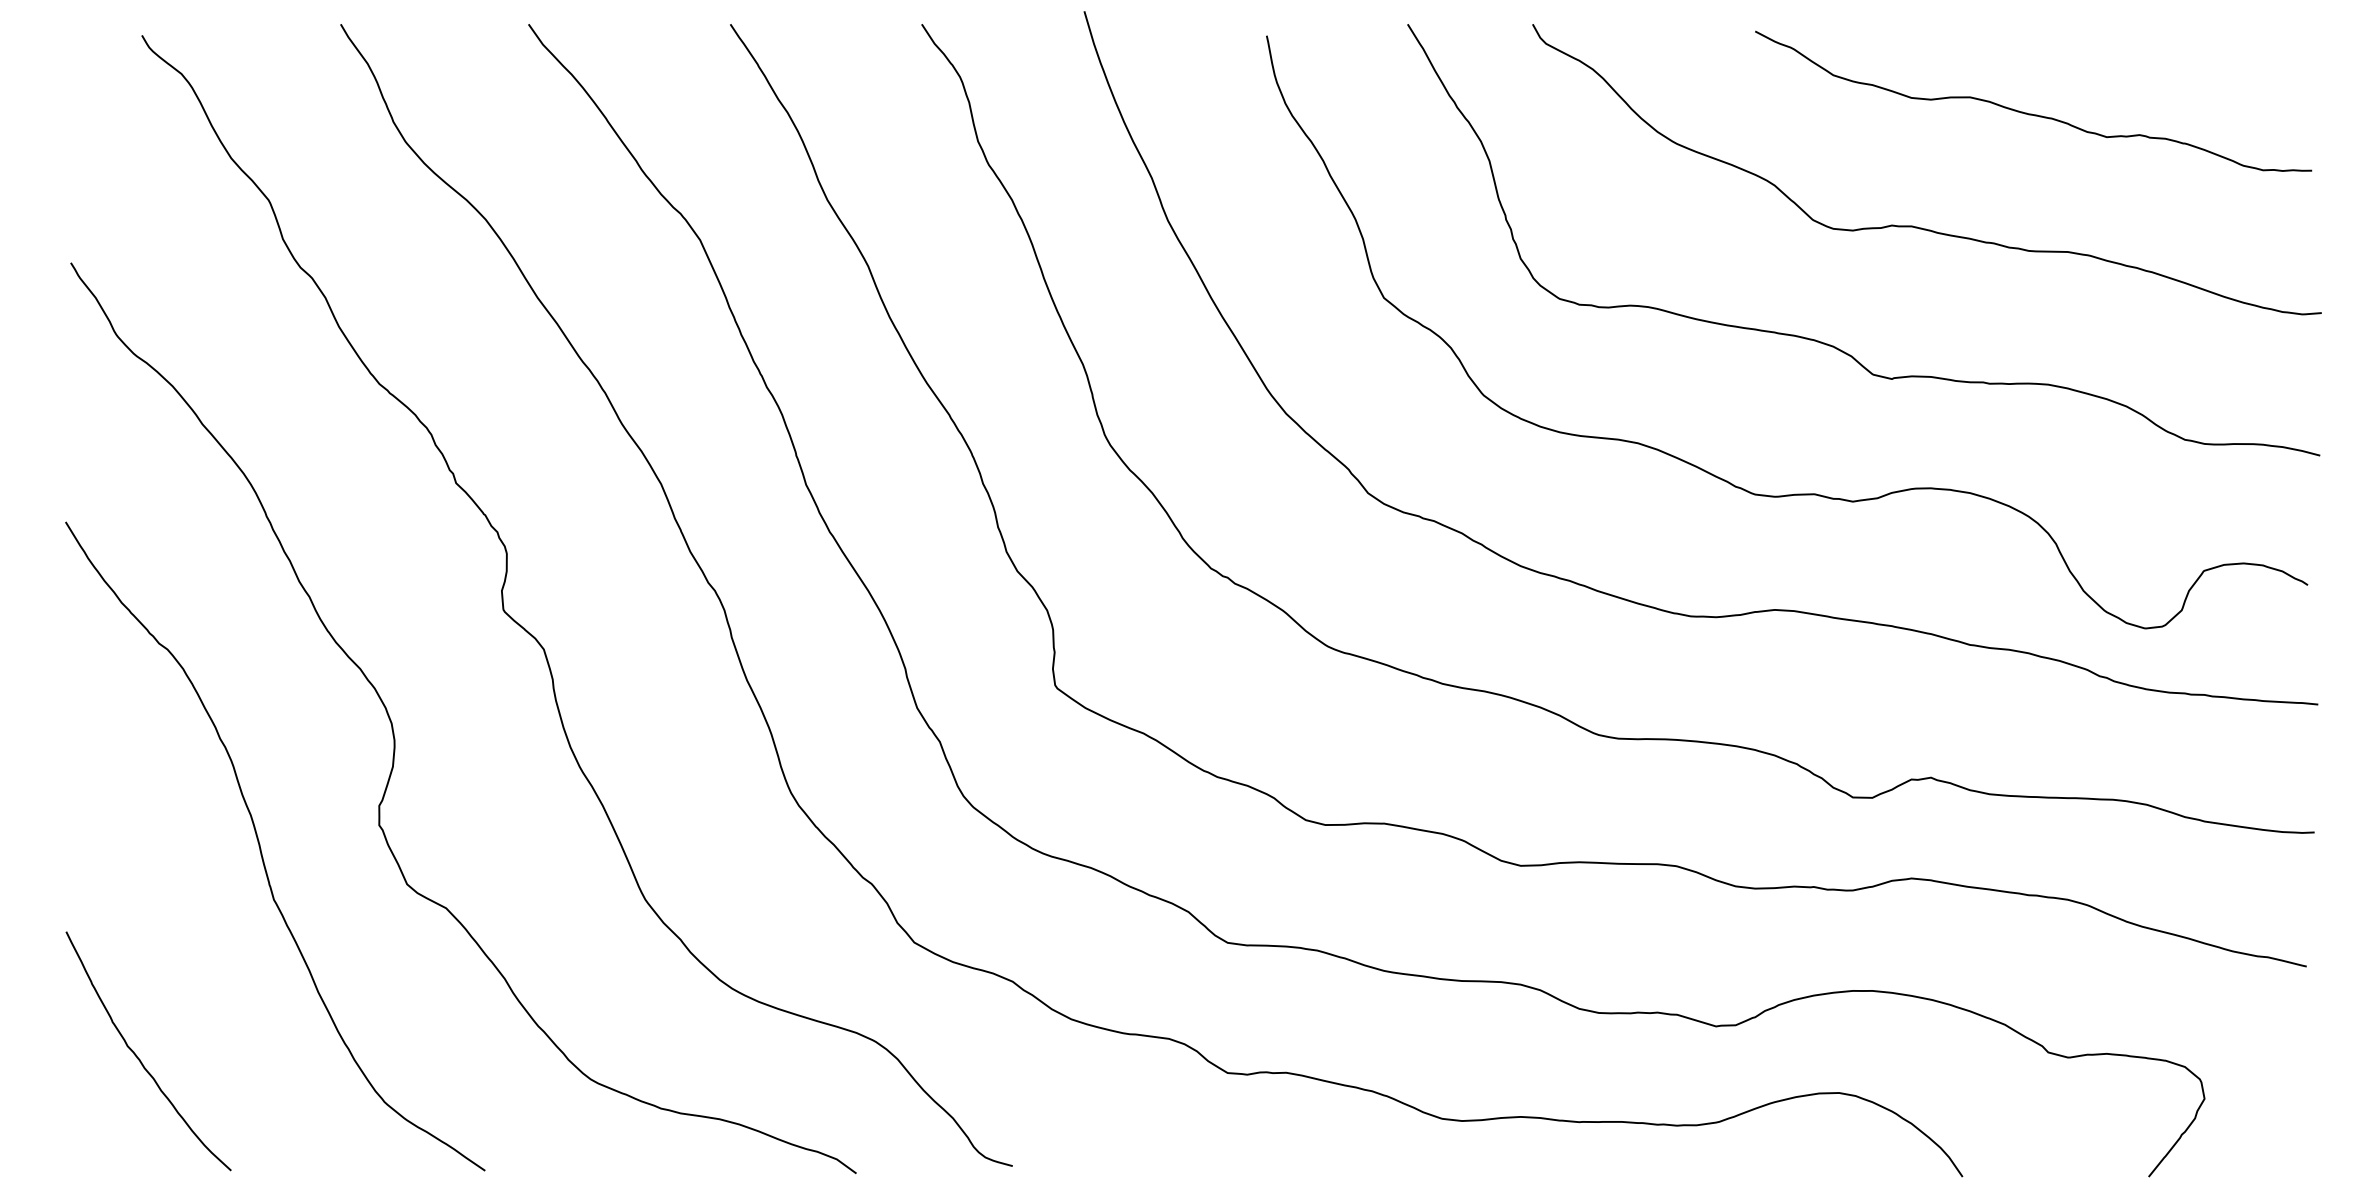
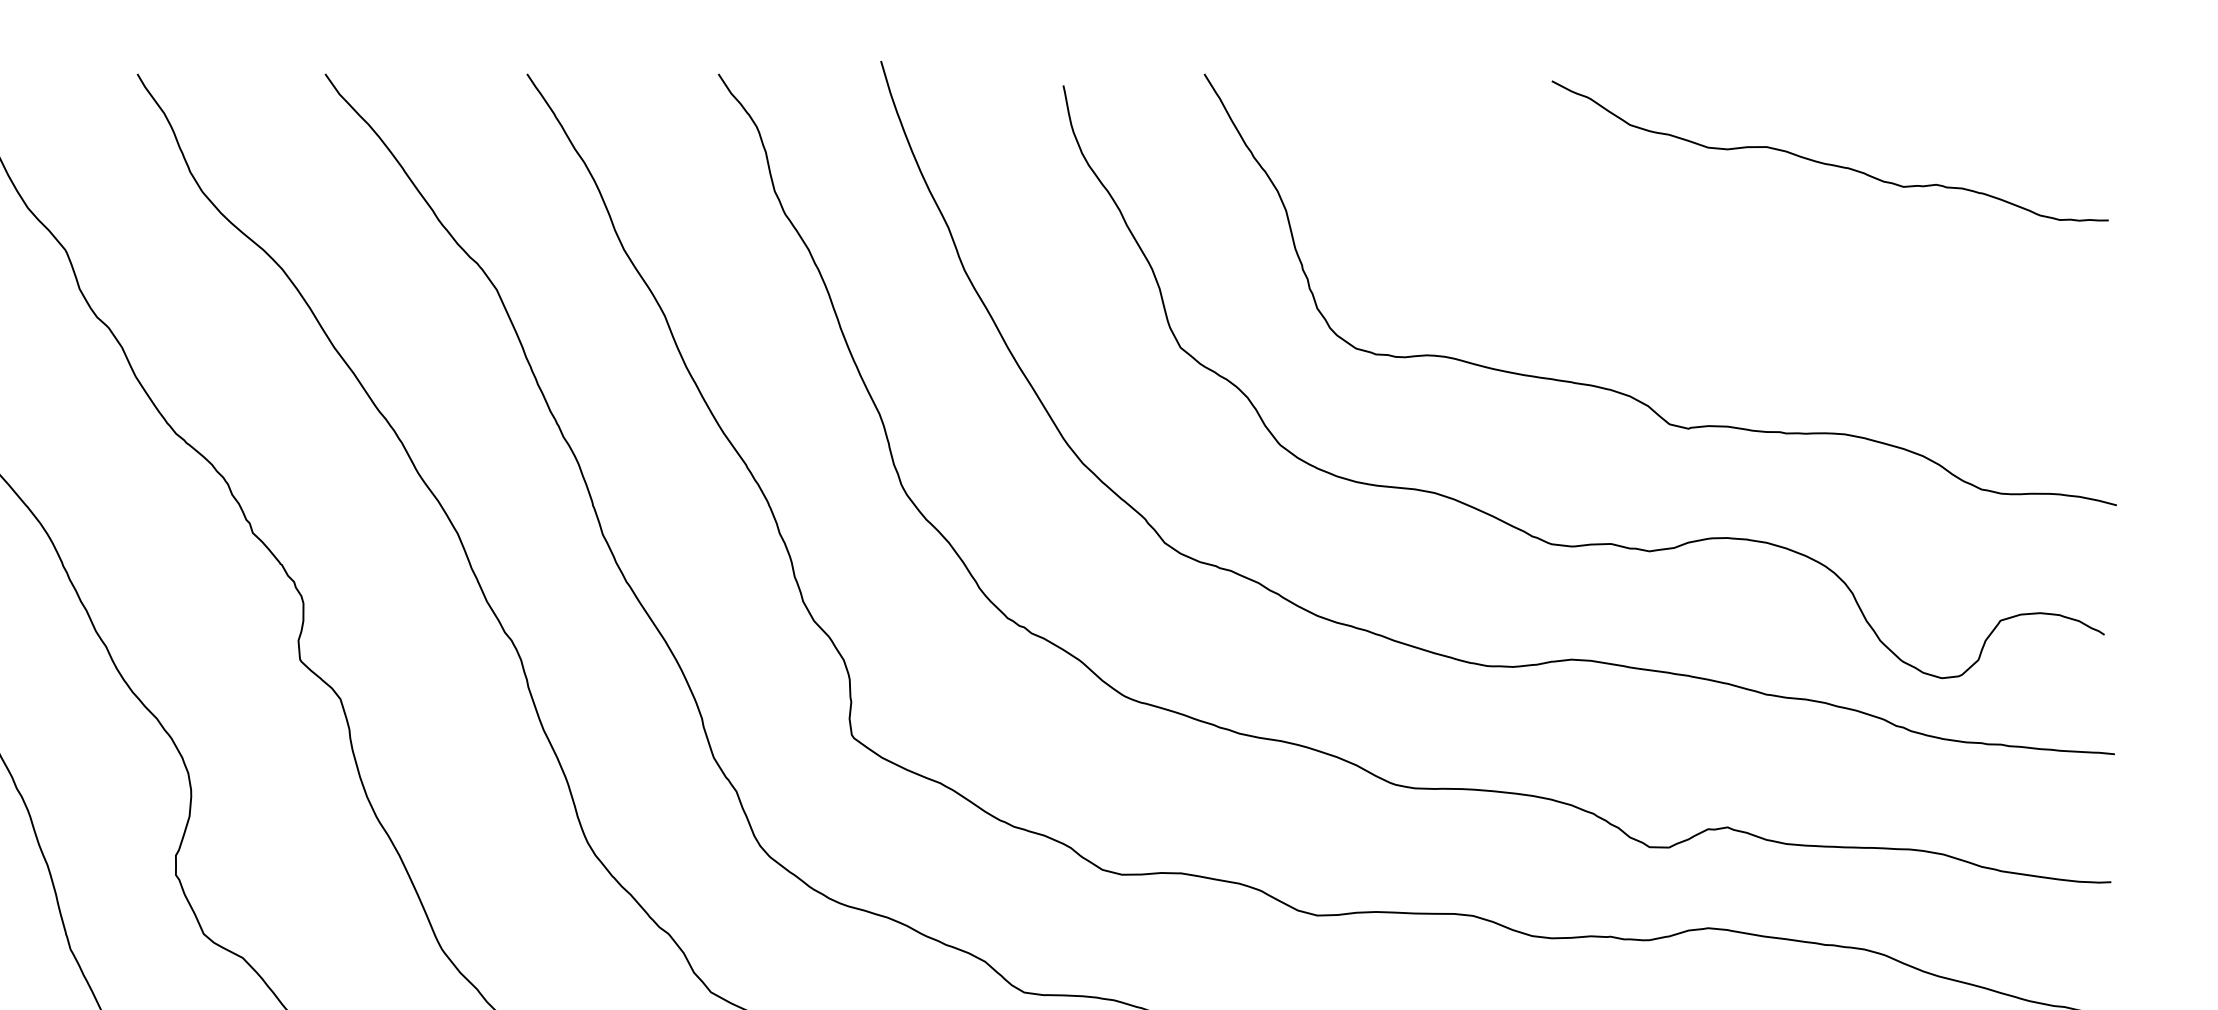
curve: (1913, 225) -> (1710, 275), removed

